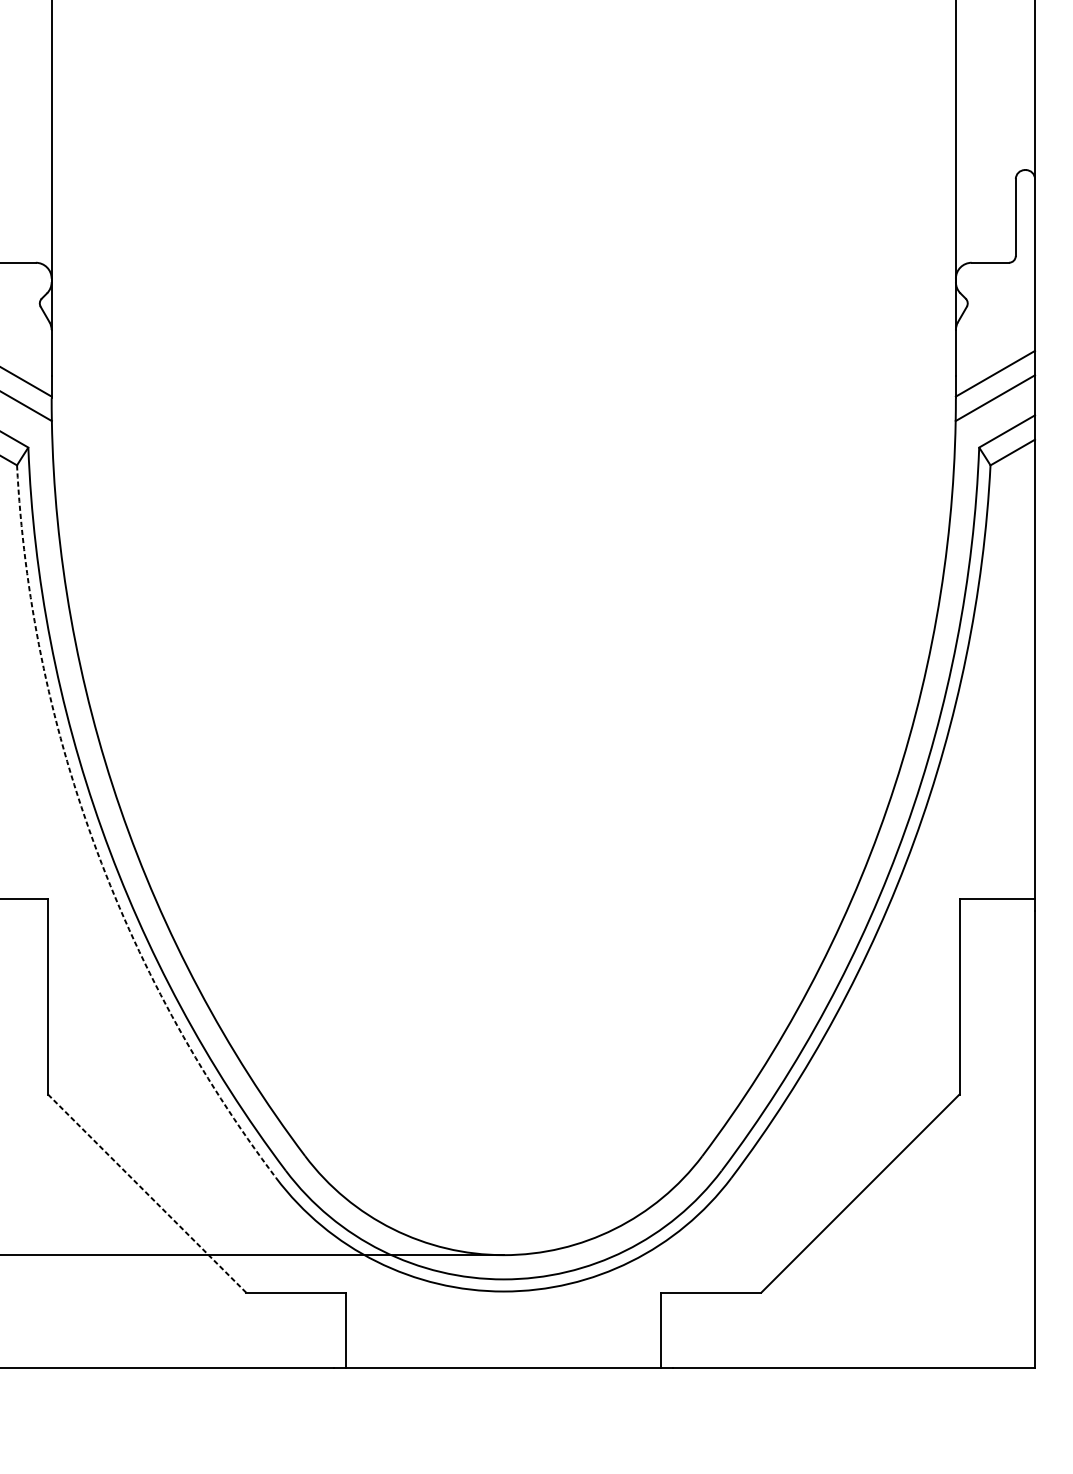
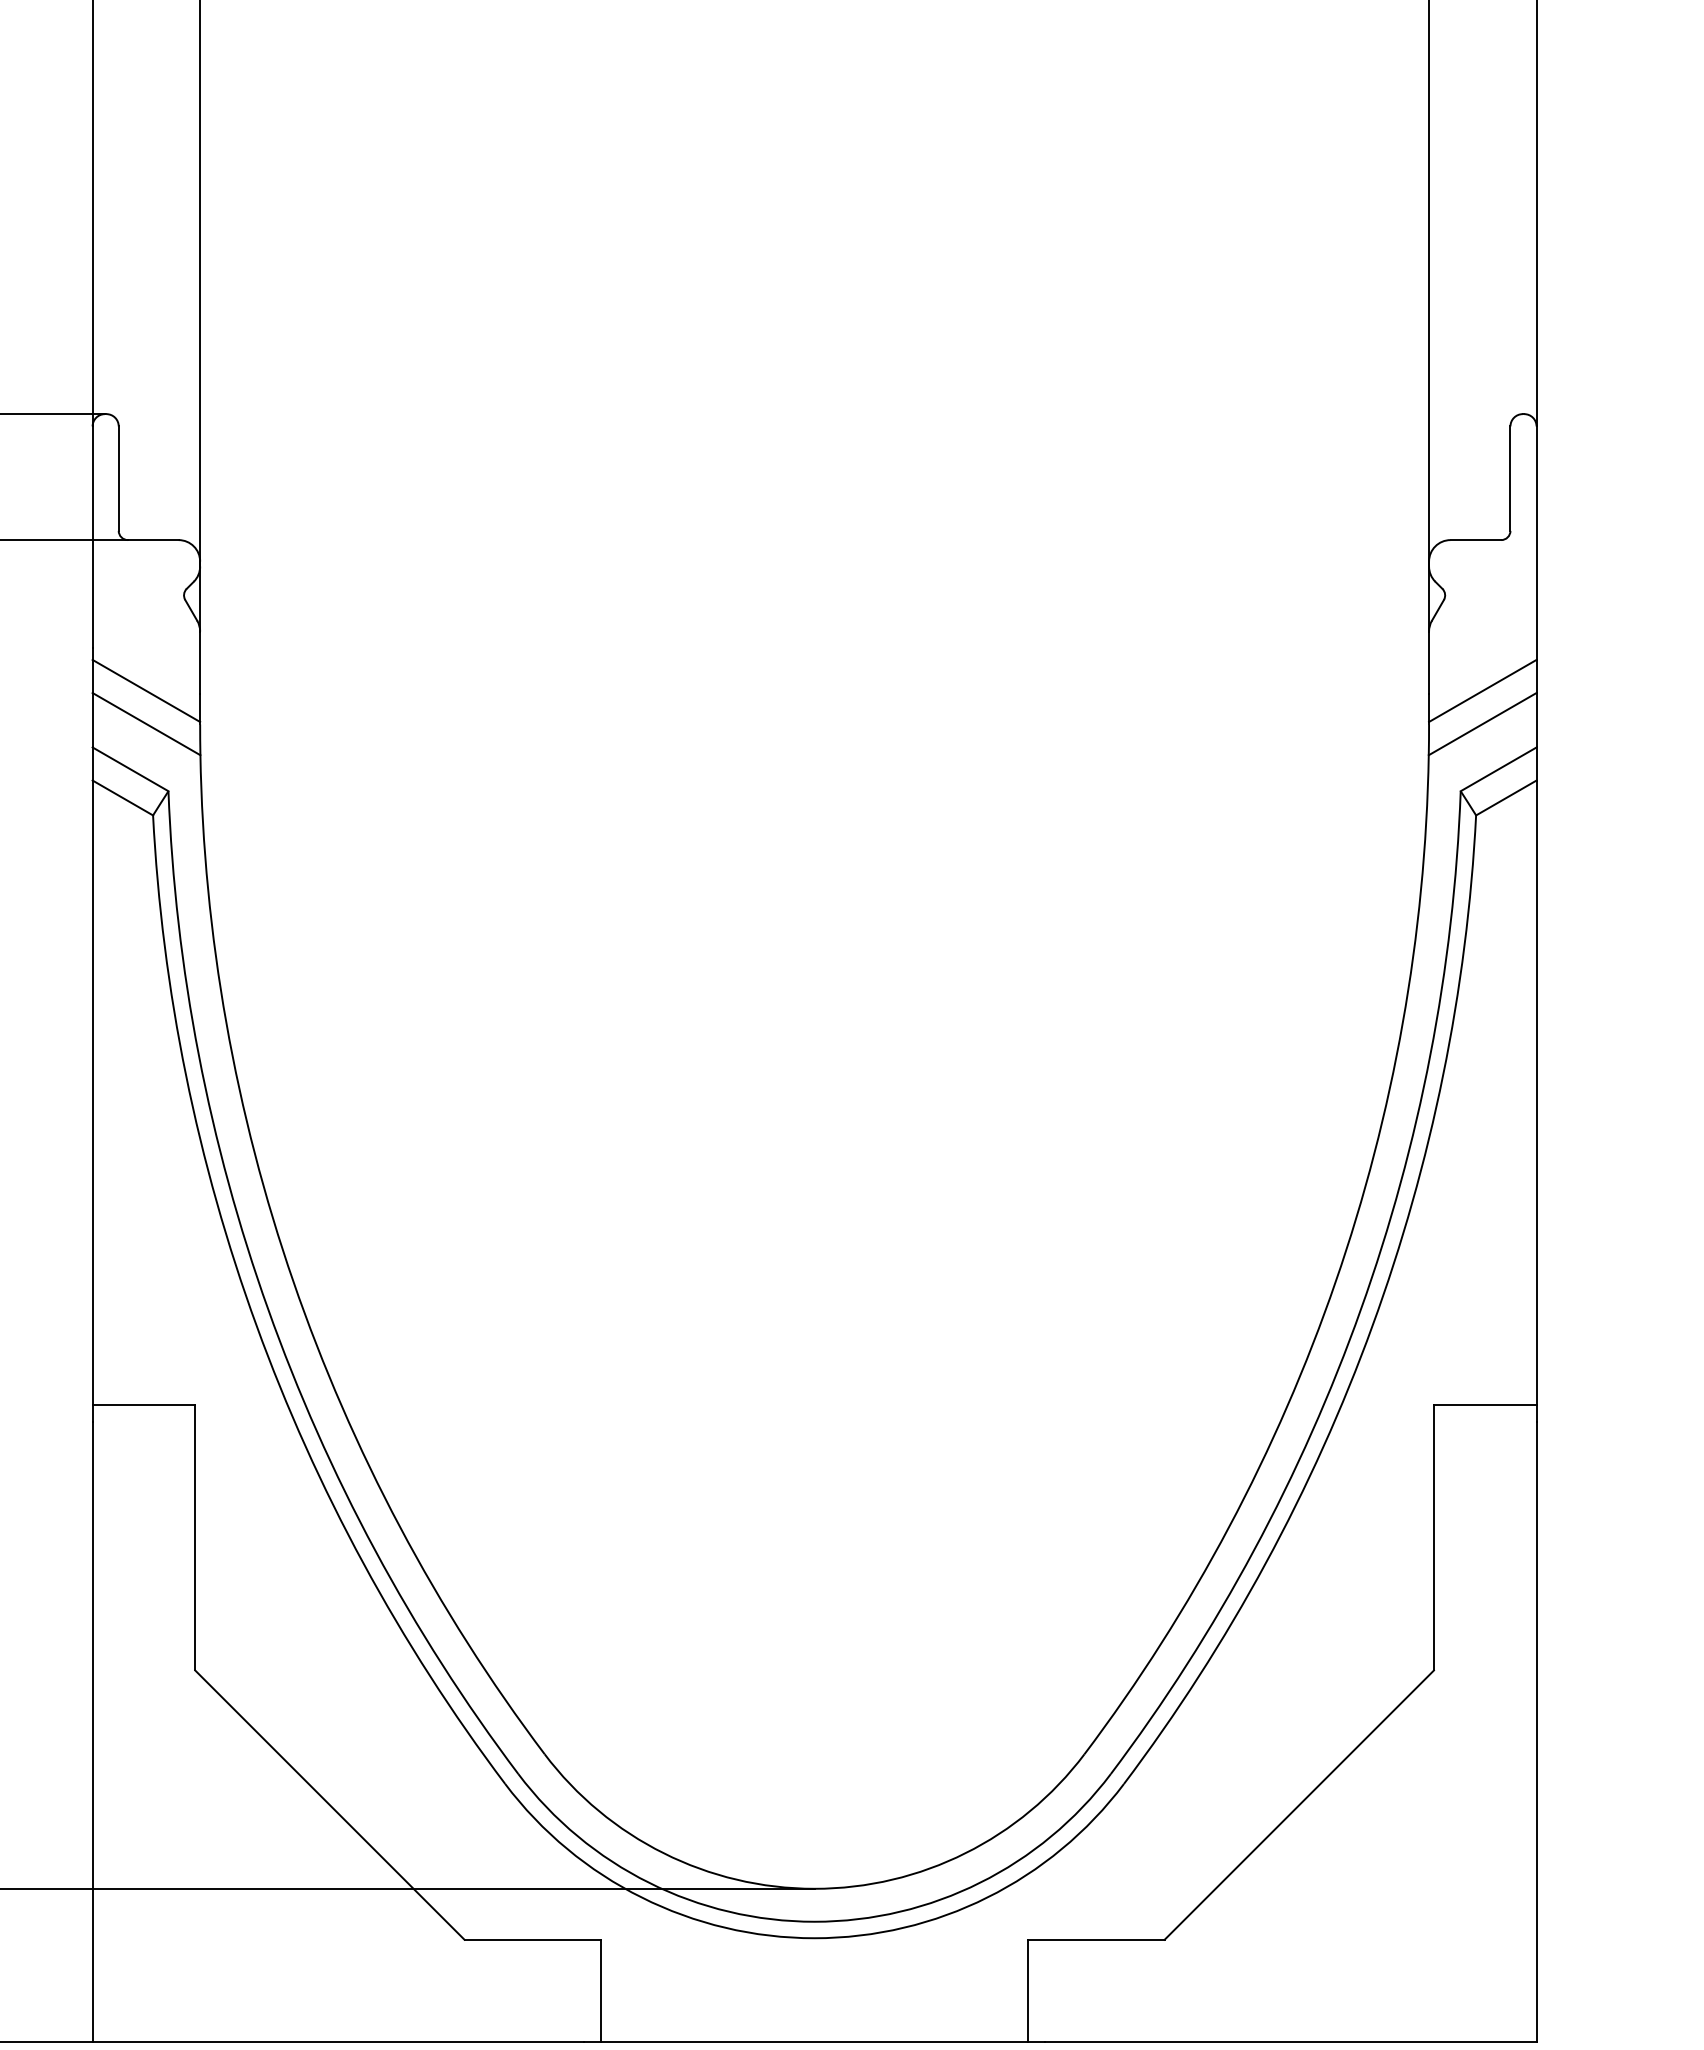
arc: (93, 841) -> (256, 1326), dashed -> solid
line: (147, 1193) -> (330, 1805), dashed -> solid

